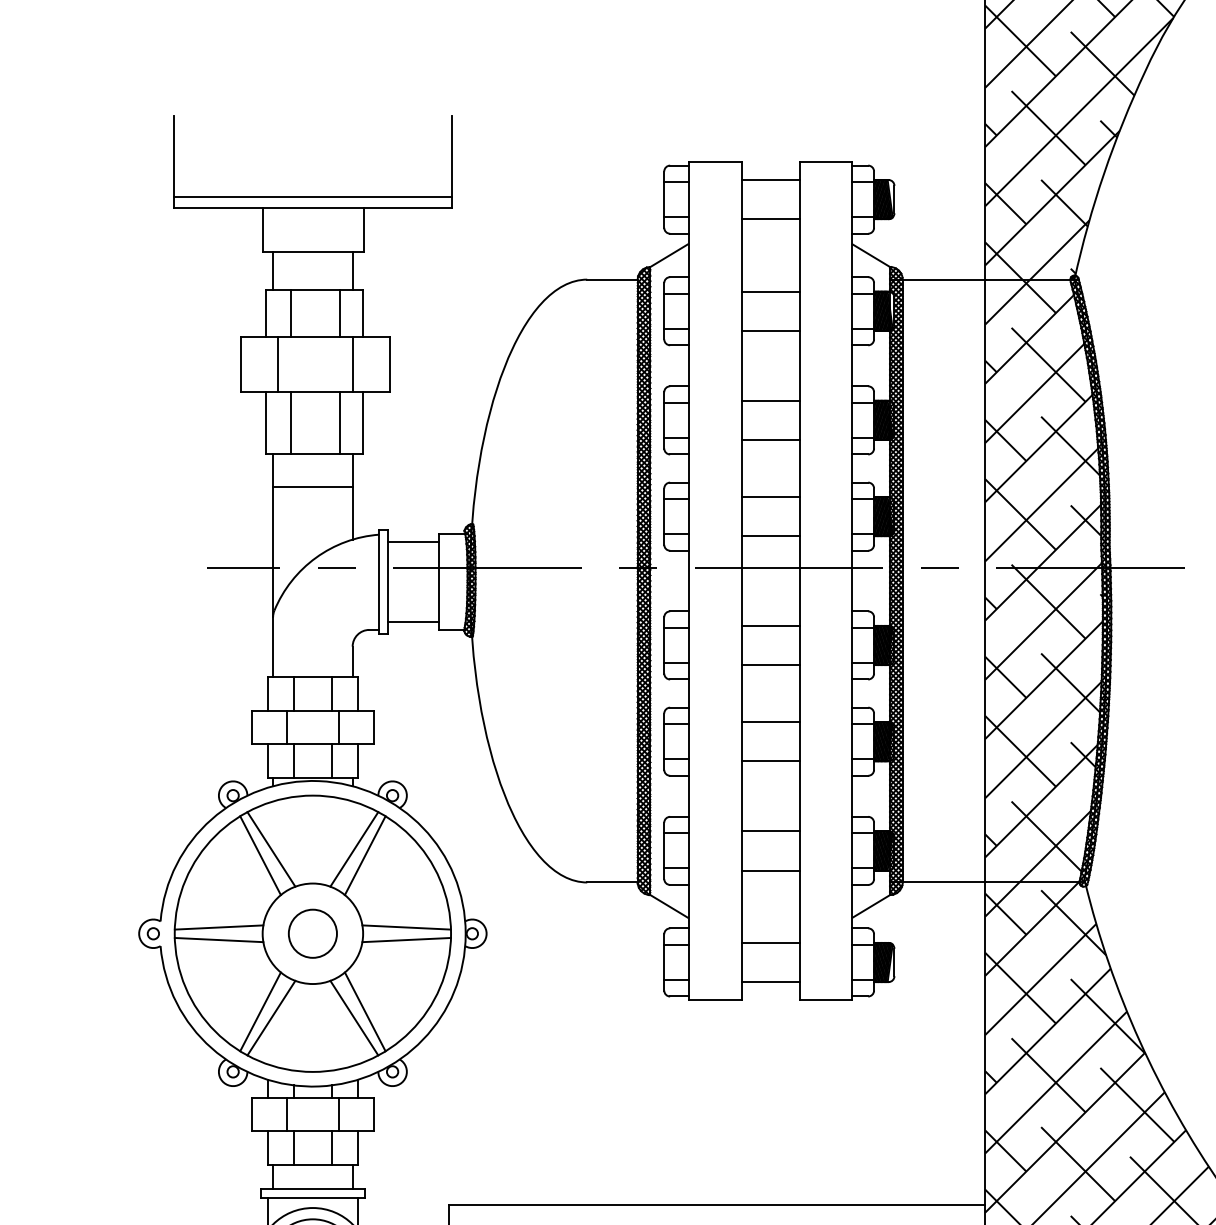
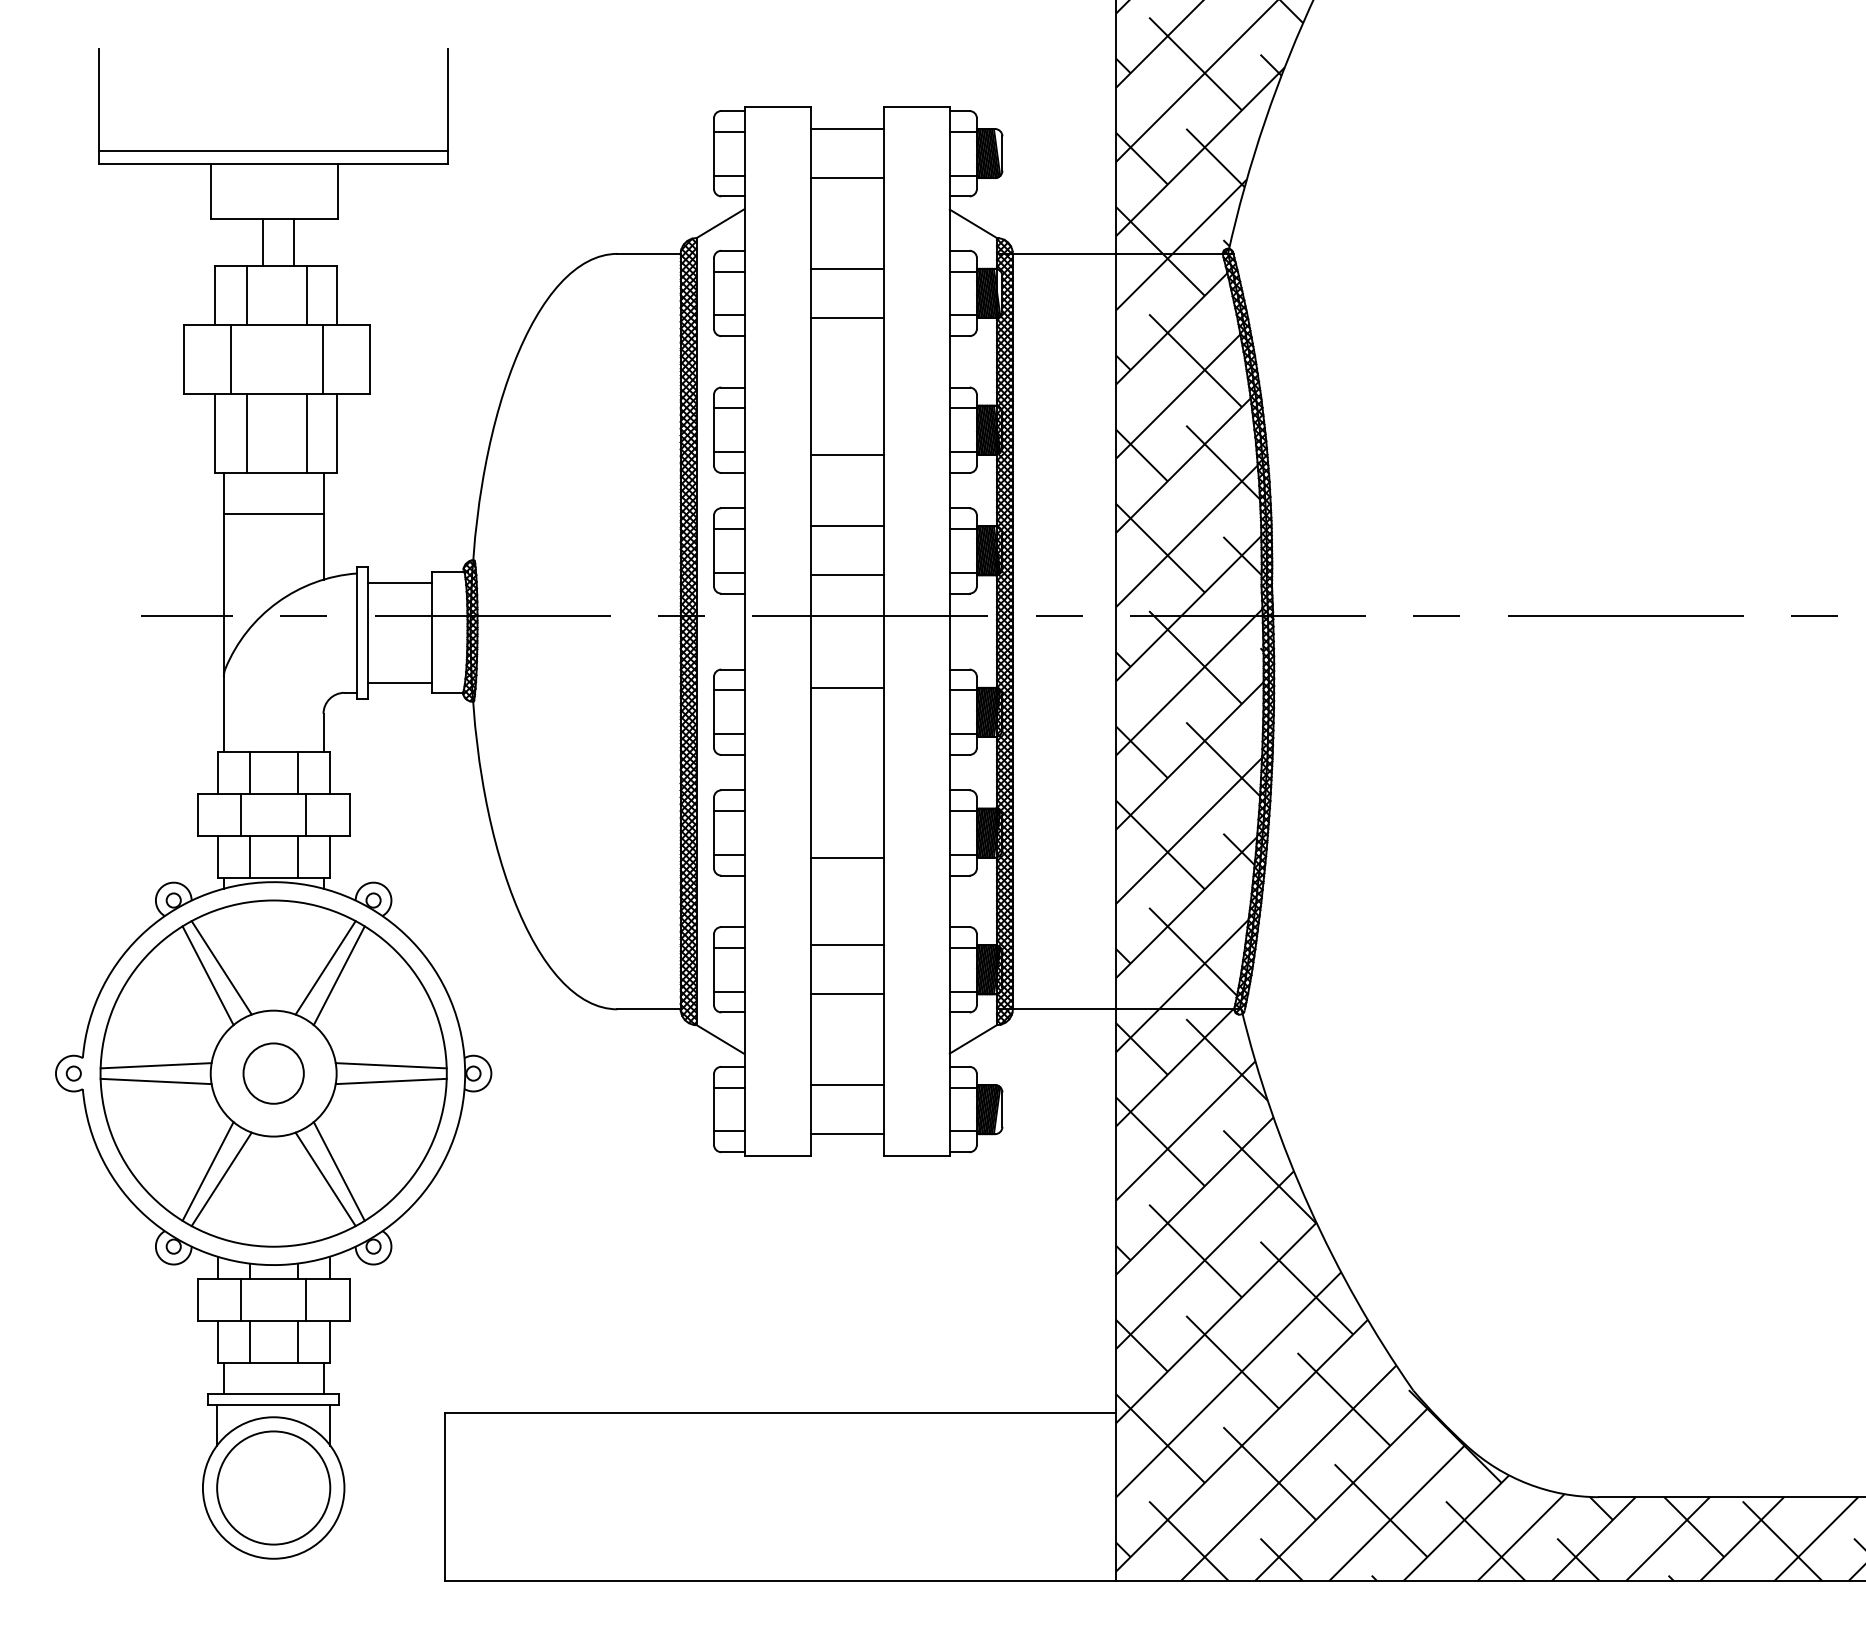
line: (272, 270) -> (293, 242), moved
line: (352, 270) -> (262, 242), moved
line: (770, 400) -> (847, 405), removed
line: (770, 664) -> (847, 736), removed
line: (770, 722) -> (847, 808), removed

